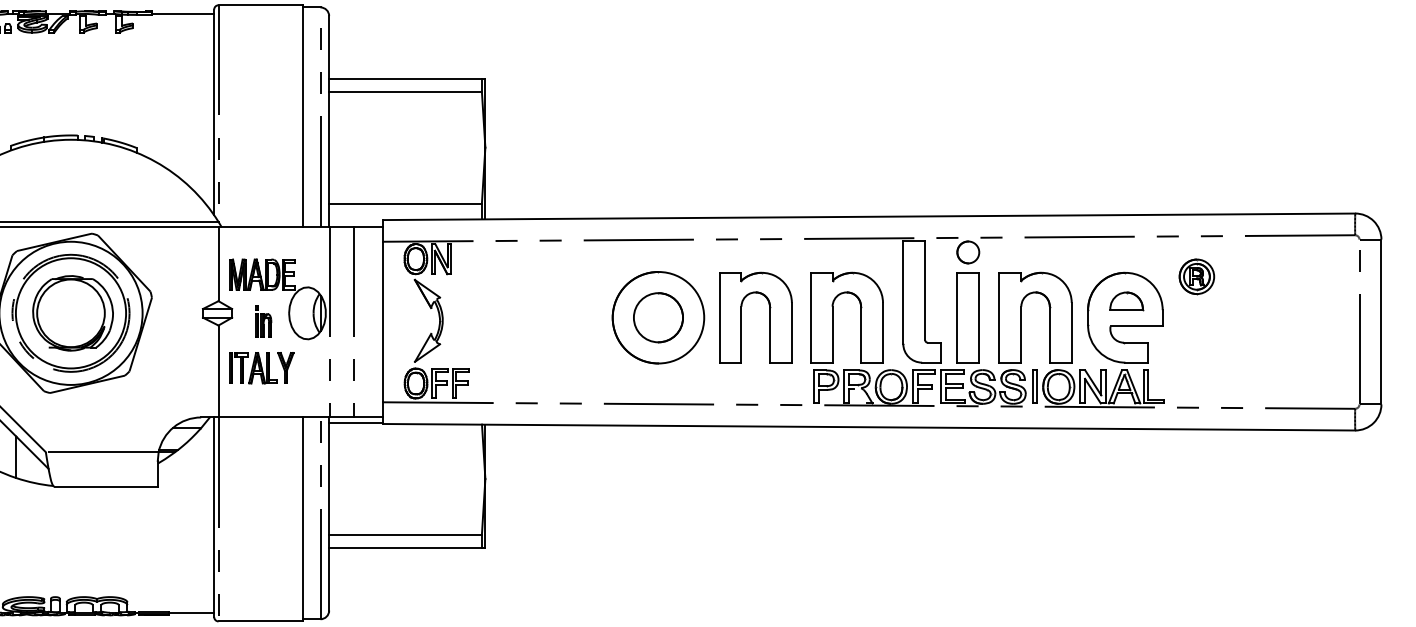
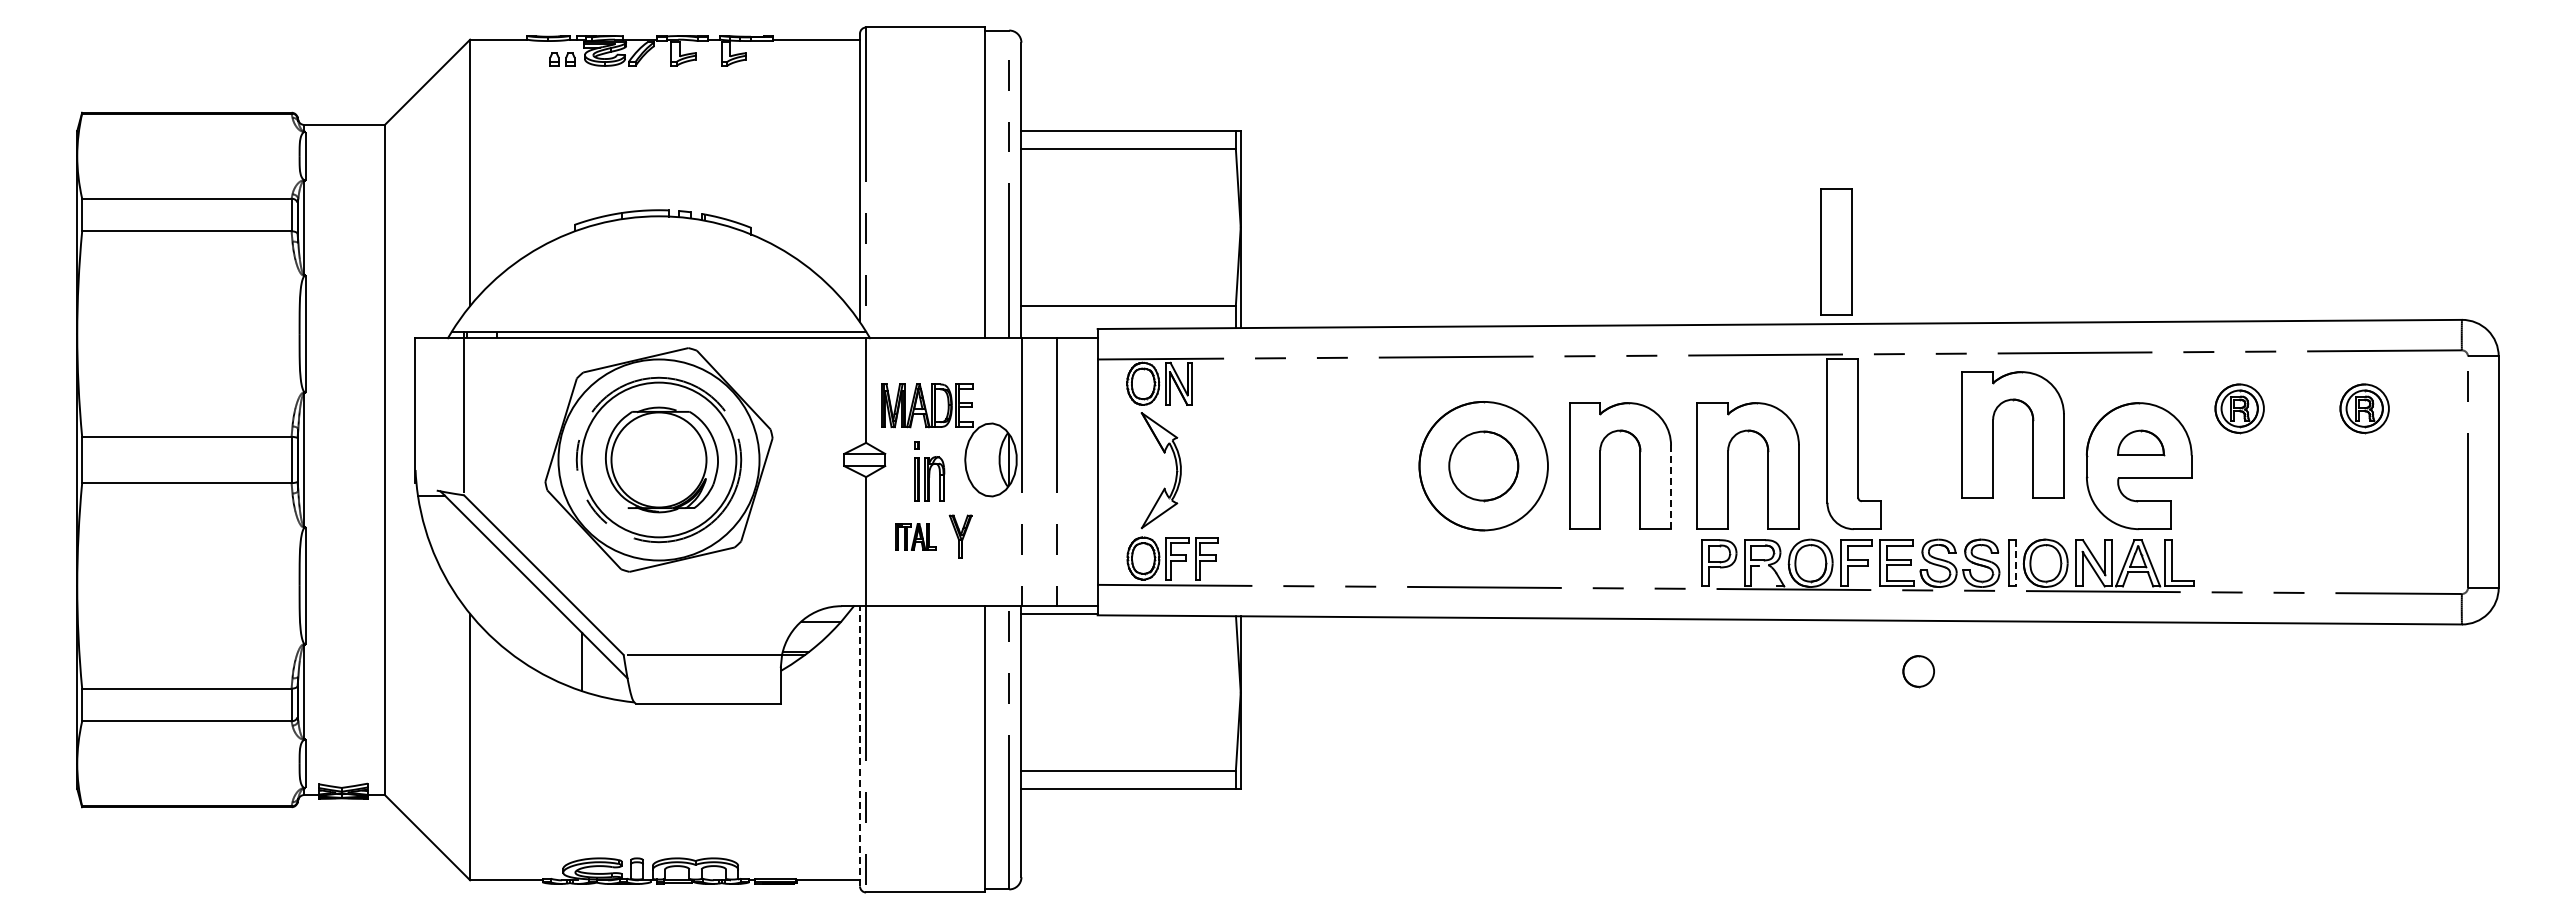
part: (968, 252) -> (1918, 671), moved
part: (1285, 276) -> (2364, 408), added
part: (968, 317) -> (1836, 251), moved
part: (1021, 317) -> (1993, 434), moved
part: (263, 321) -> (929, 471), size x1.4
line: (792, 332) -> (1671, 487), solid -> dashed
part: (253, 367) -> (915, 536), size x0.6
line: (1037, 387) -> (2015, 563), solid -> dashed
line: (214, 516) -> (860, 745), solid -> dashed

